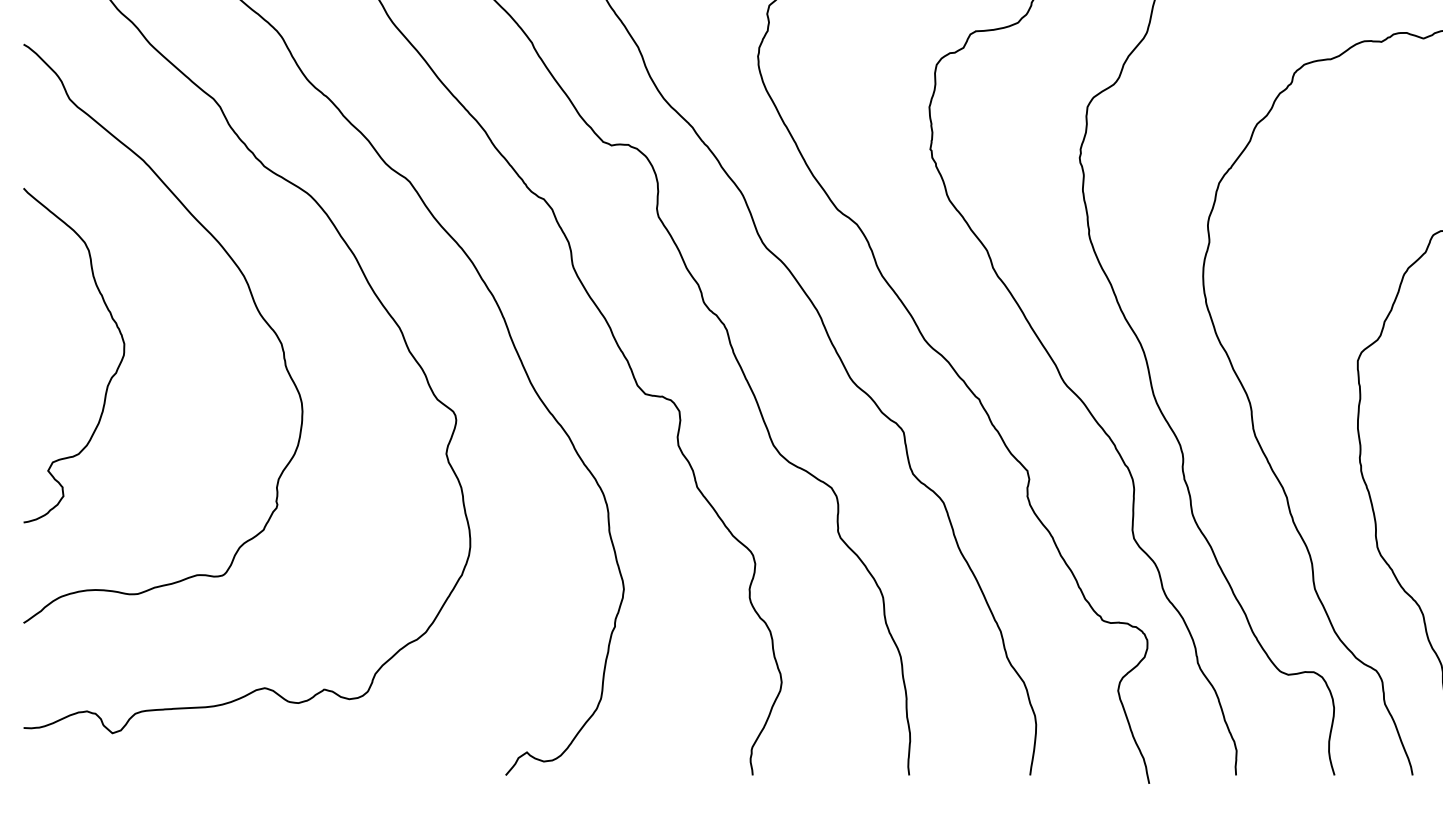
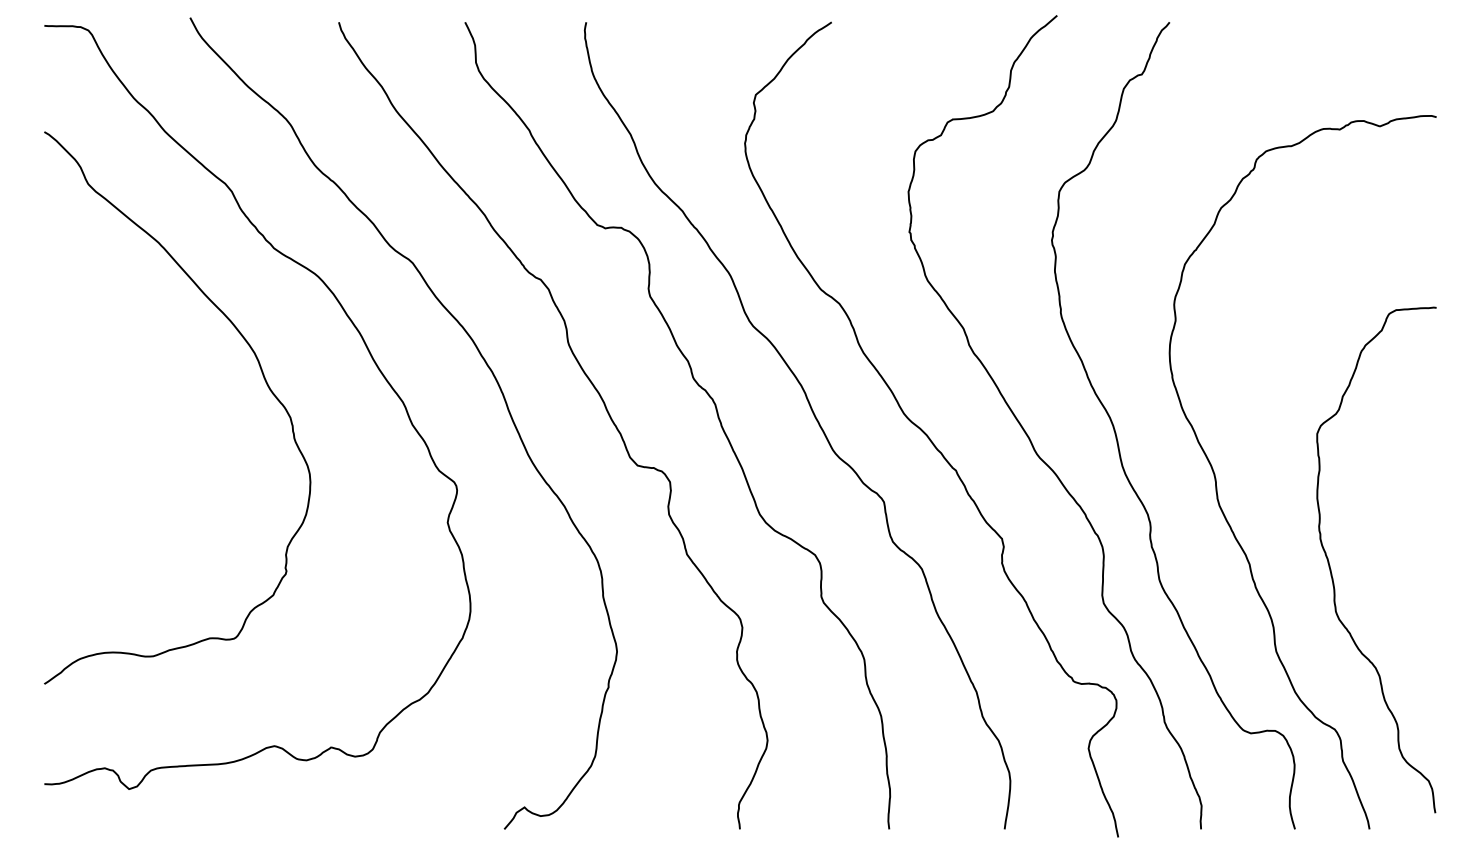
curve: (110, 377) -> (127, 449), removed

